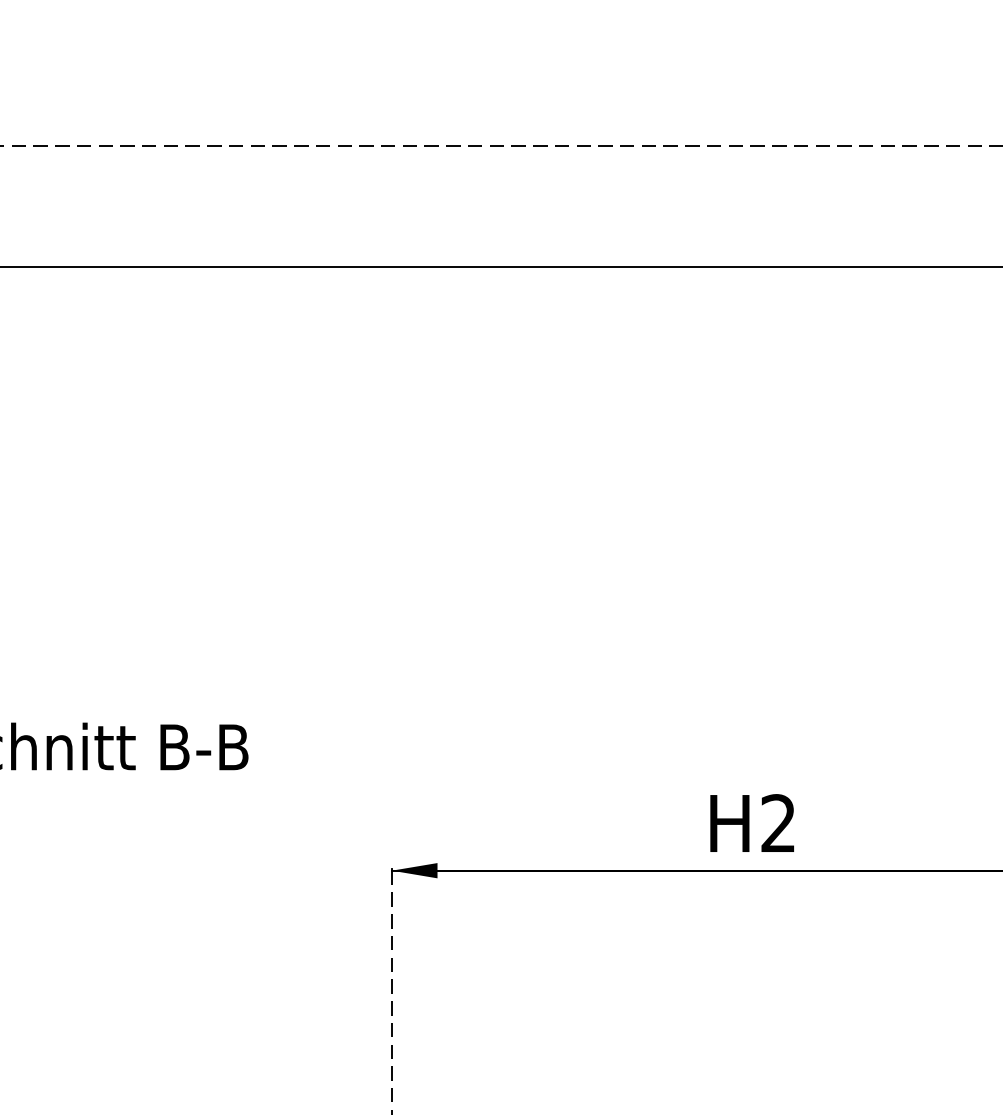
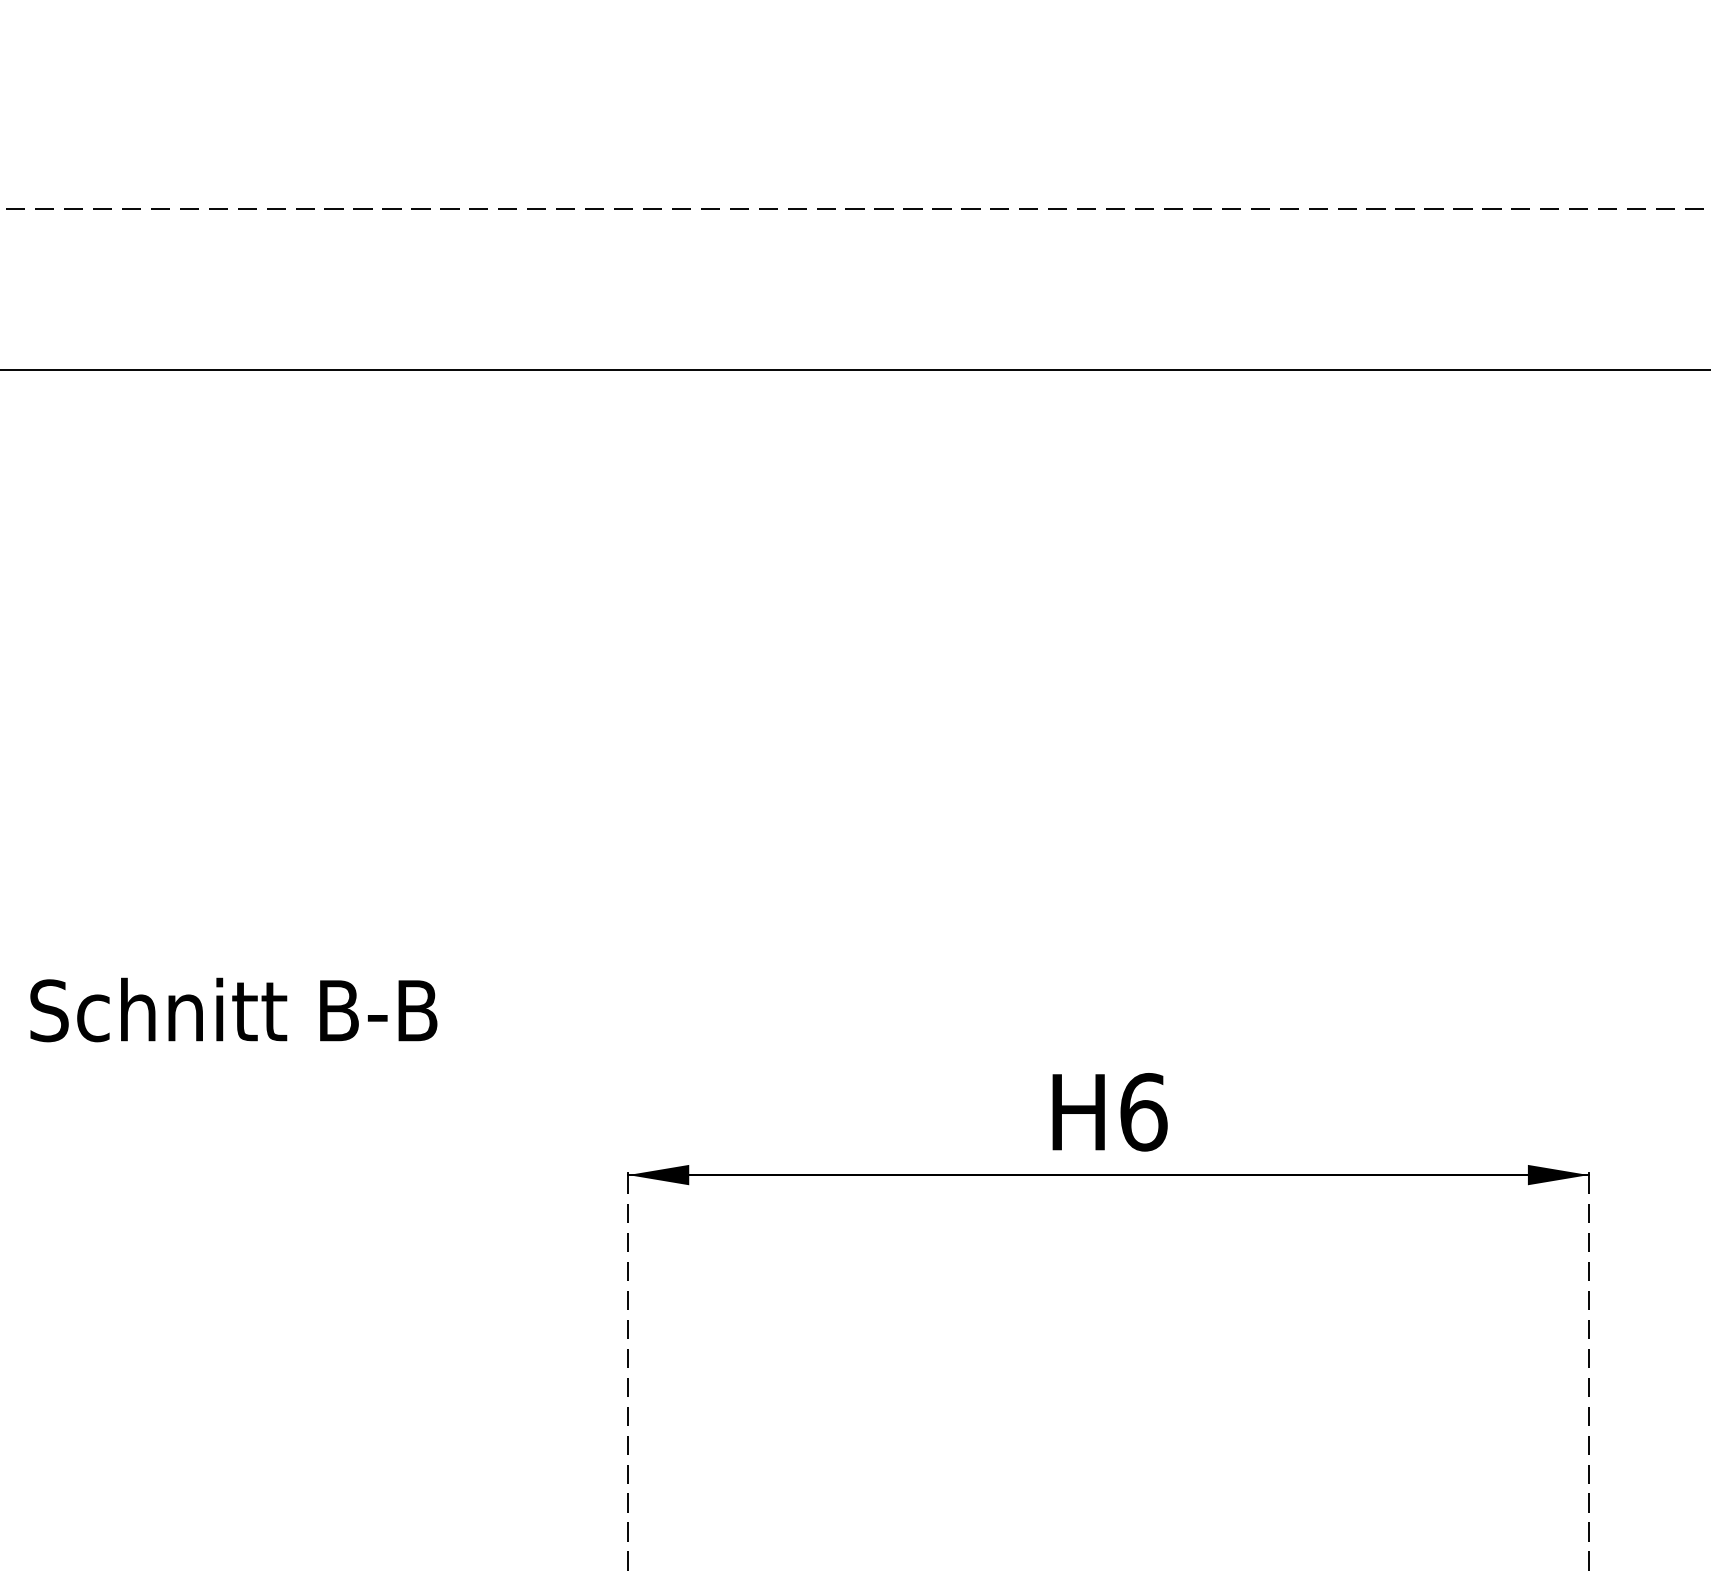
text: (778, 823) -> (1143, 1112), H2 -> H6

